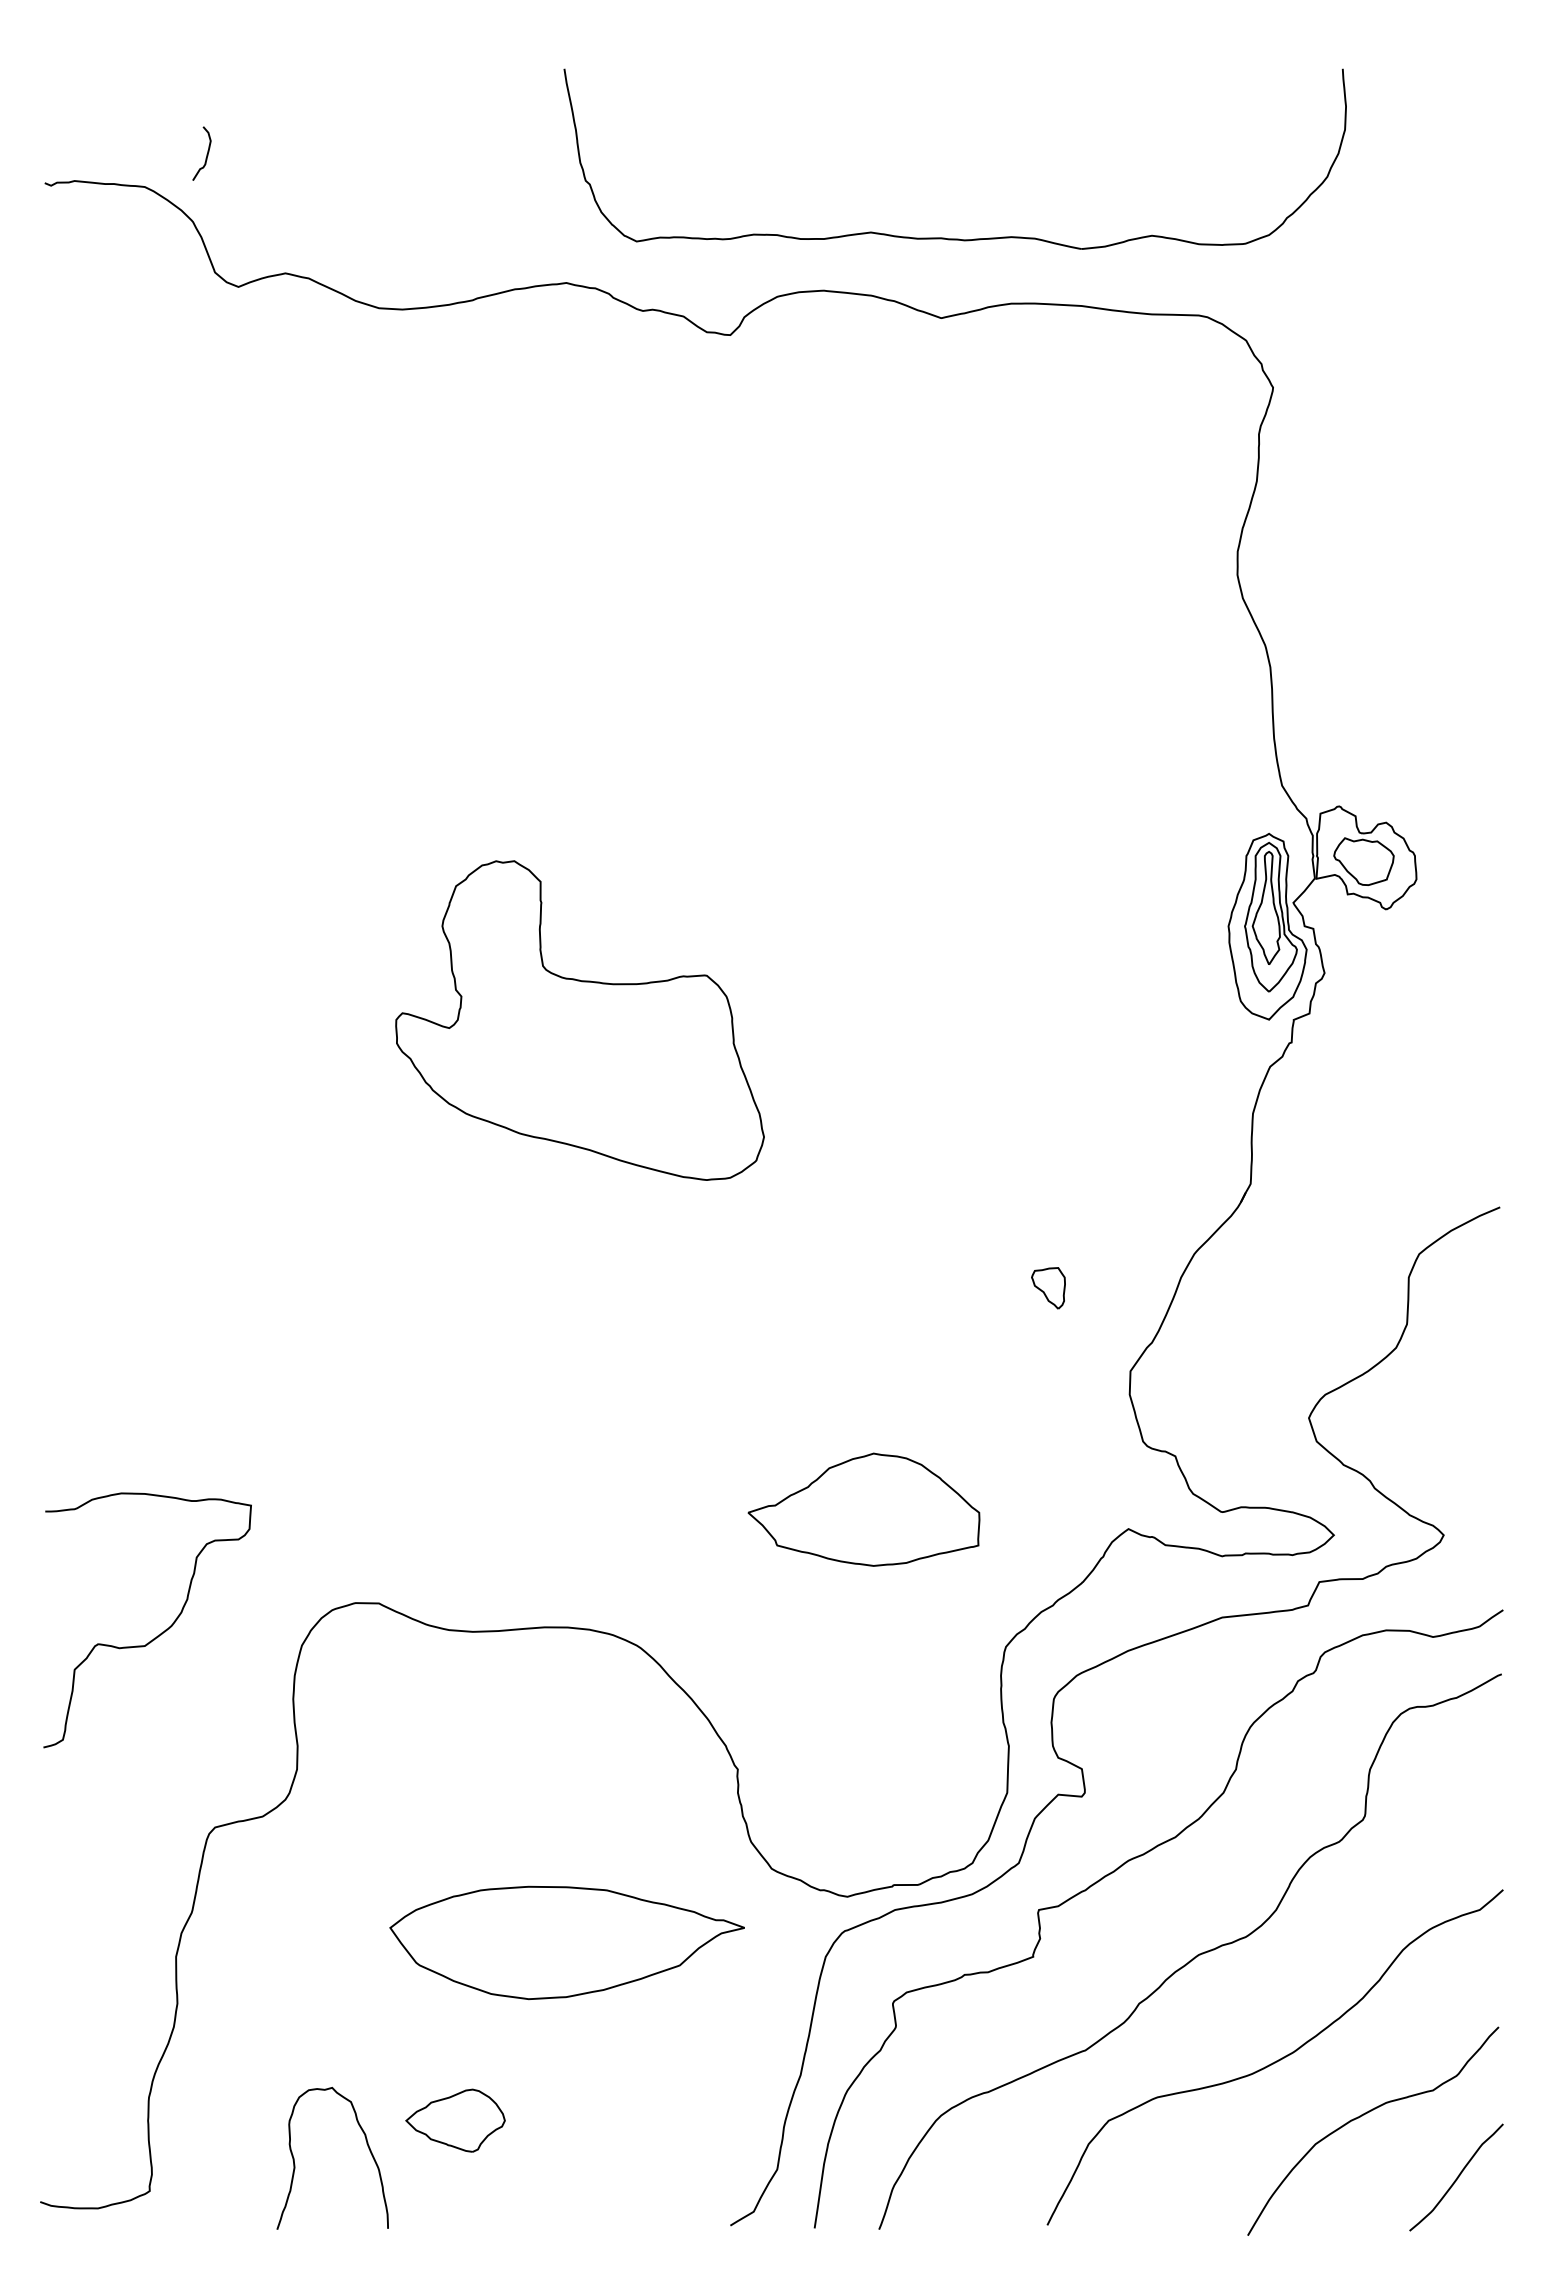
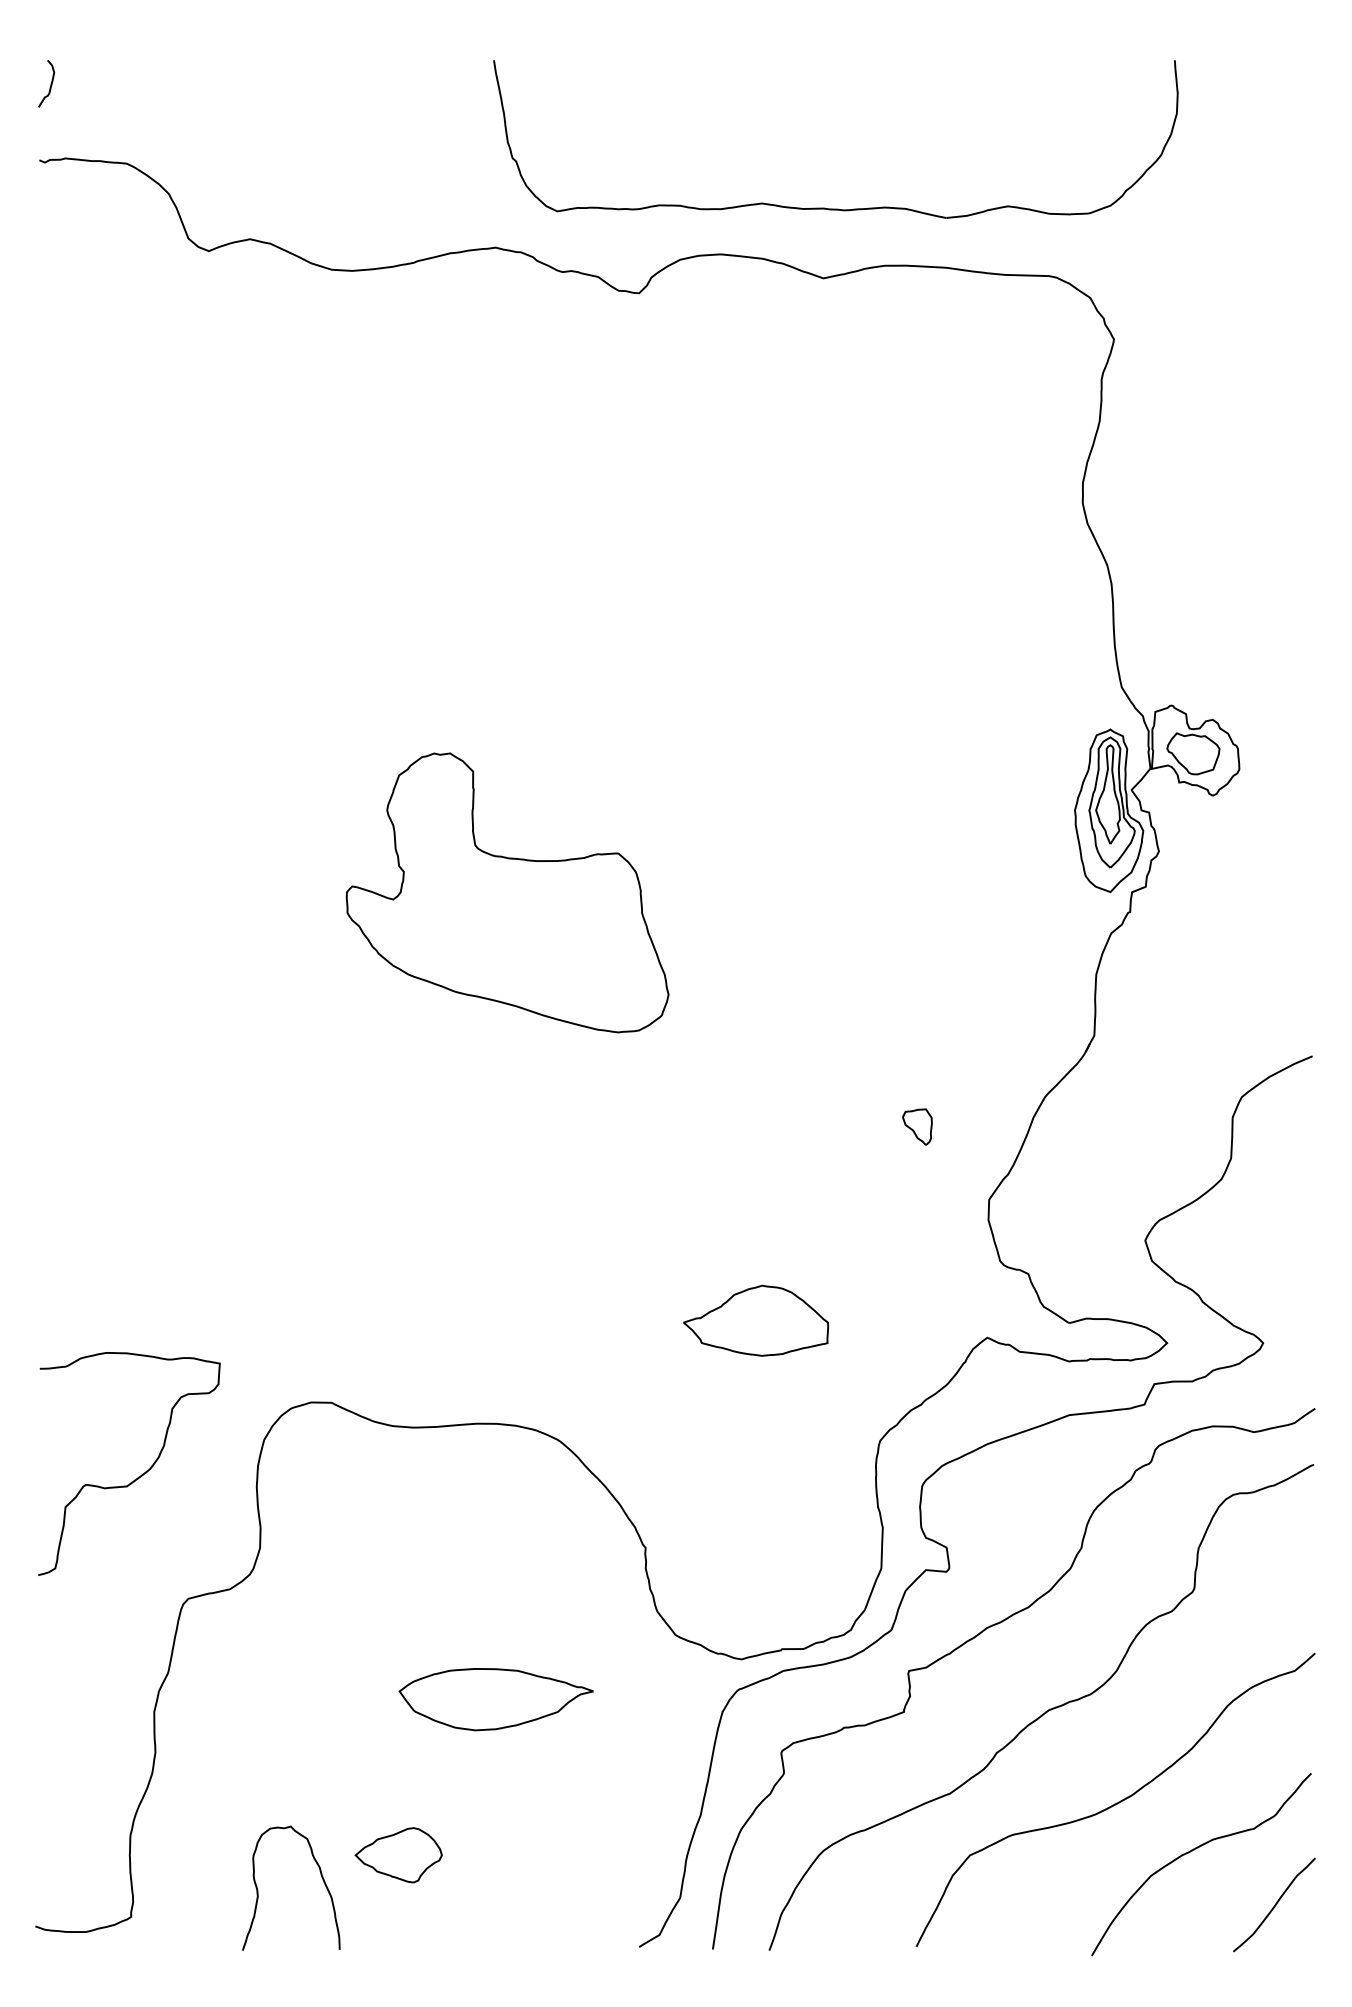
curve: (206, 154) -> (50, 84), moved
part: (863, 1509) -> (755, 1320), size x0.71
curve: (157, 1635) -> (137, 1477), moved
part: (566, 1942) -> (495, 1699), size x0.62

